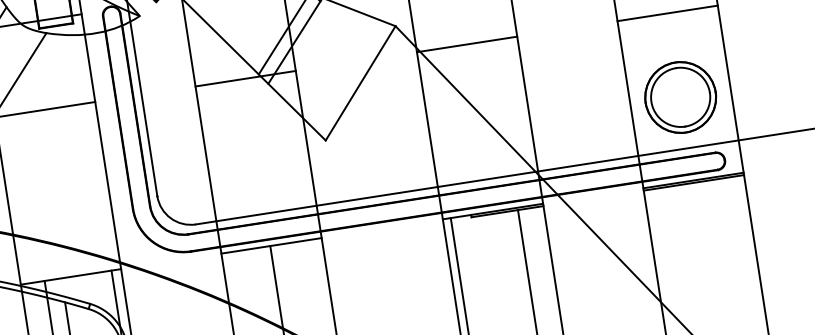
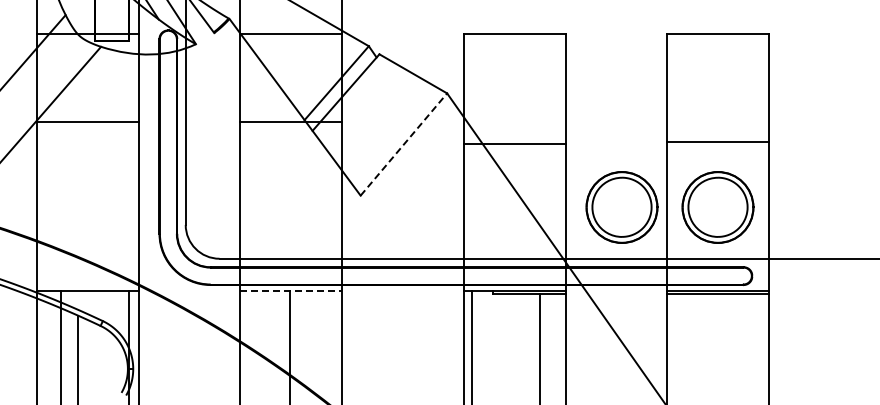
line: (667, 13) -> (717, 142), moved
line: (466, 44) -> (514, 144), moved
line: (360, 83) -> (403, 144), solid -> dashed
part: (585, 112) -> (621, 207), added
line: (271, 245) -> (290, 291), solid -> dashed

